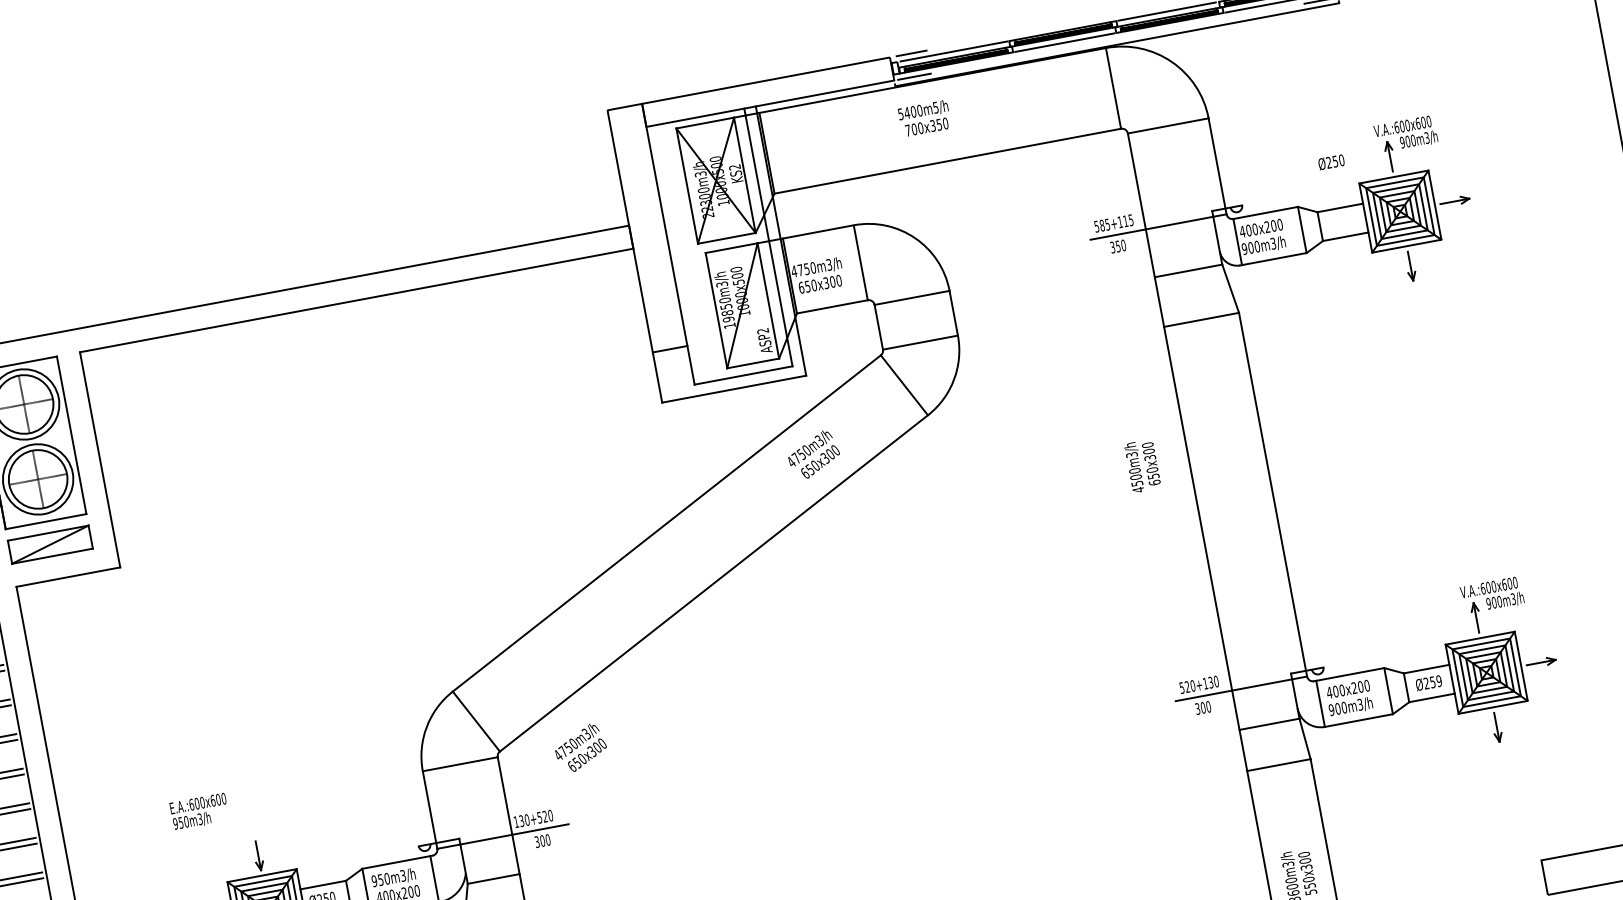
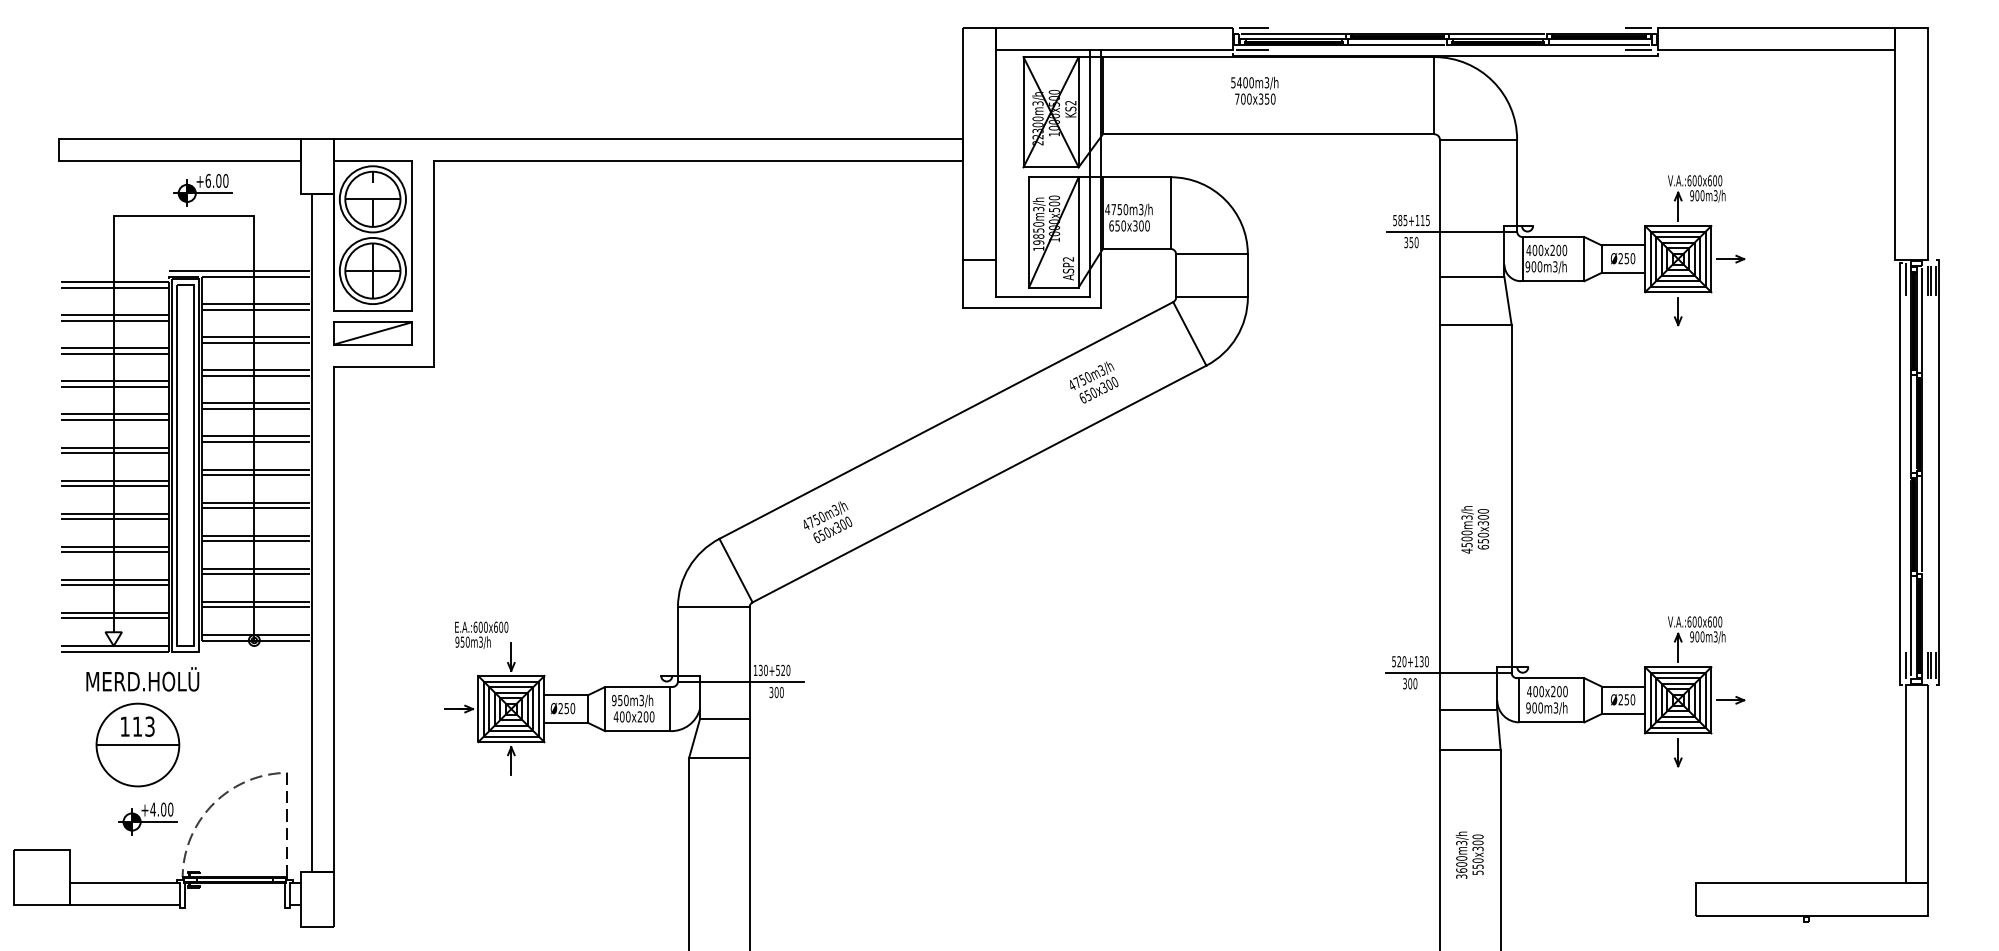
text: (936, 107) -> (1267, 82), 5400m5/h -> 5400m3/h
text: (1330, 162) -> (1622, 258), moved
text: (1143, 465) -> (1475, 529), moved
text: (1438, 680) -> (1632, 699), Ø259 -> Ø250
text: (580, 748) -> (827, 522), moved
text: (199, 811) -> (481, 634), moved

